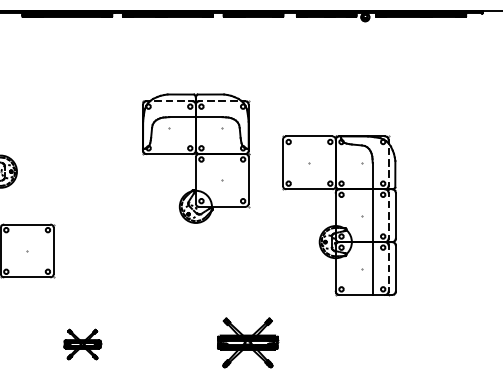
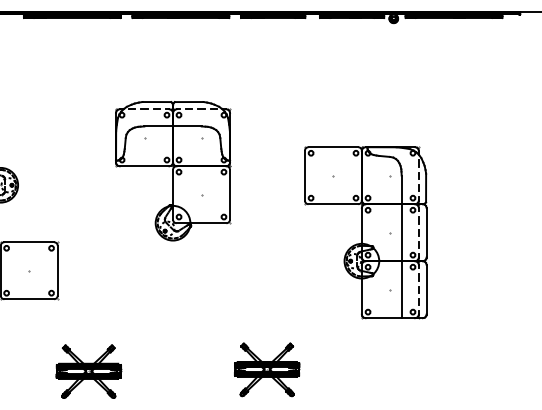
part: (196, 158) -> (173, 171), moved
part: (82, 344) -> (88, 371), size x1.67

